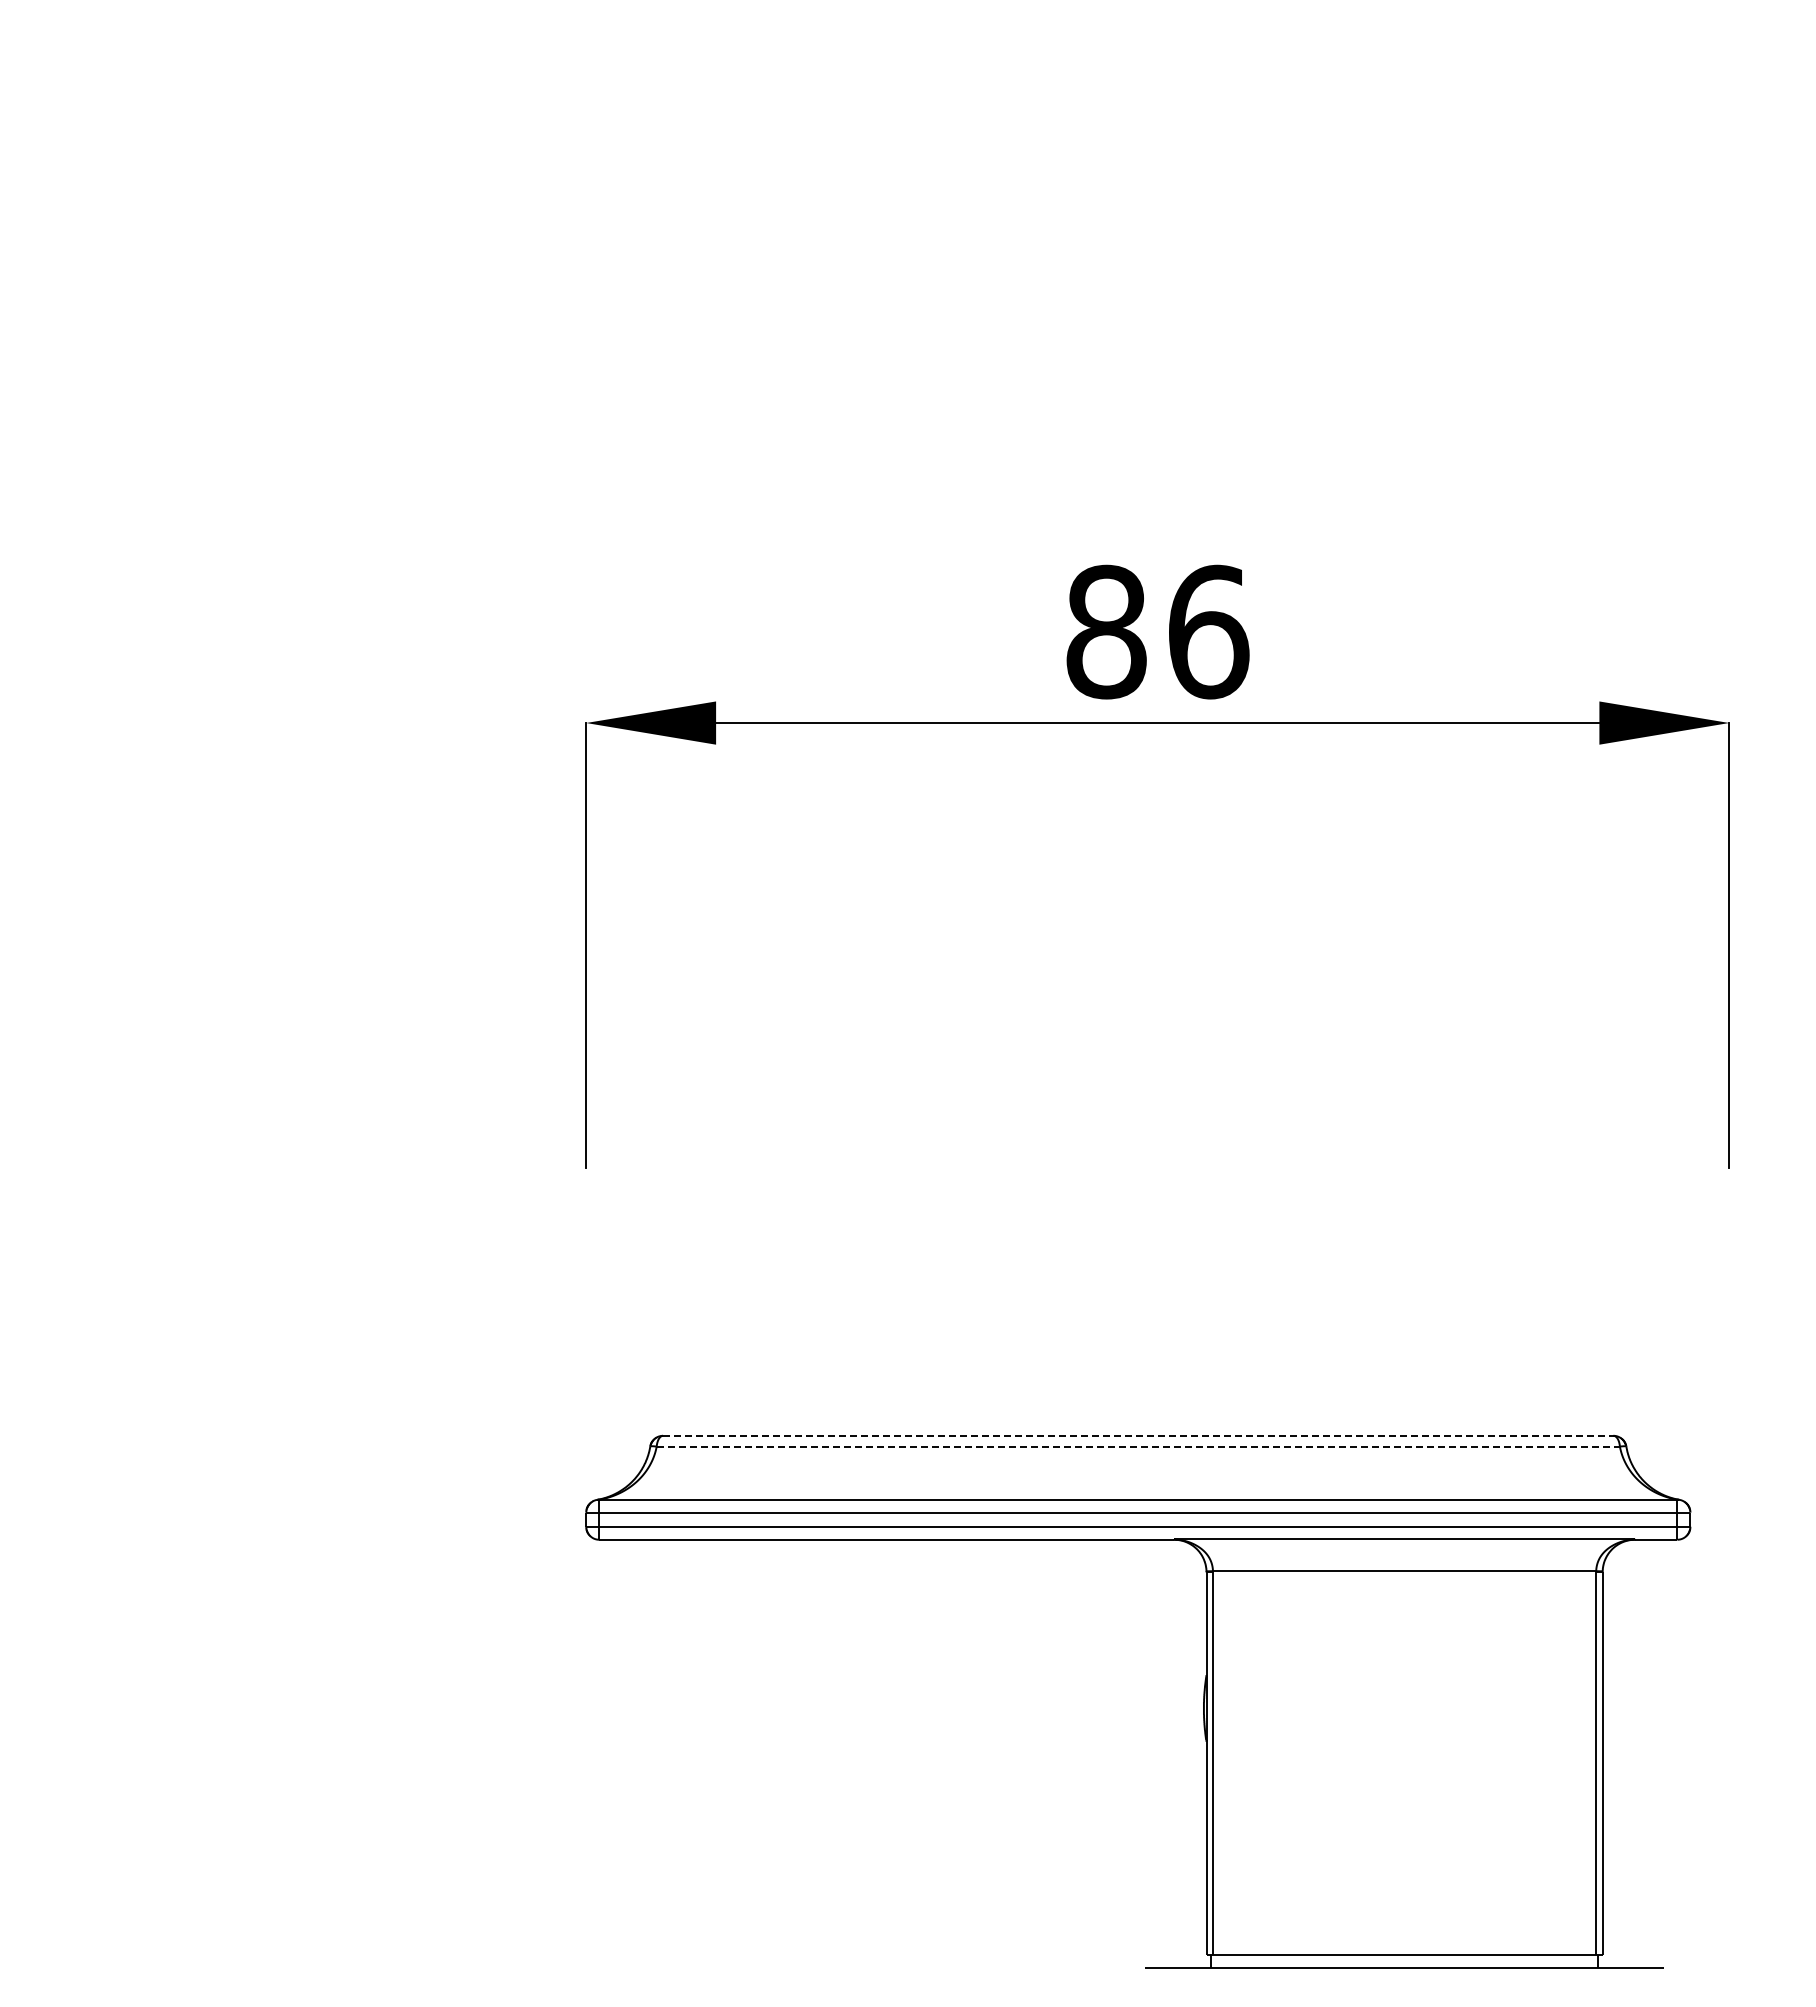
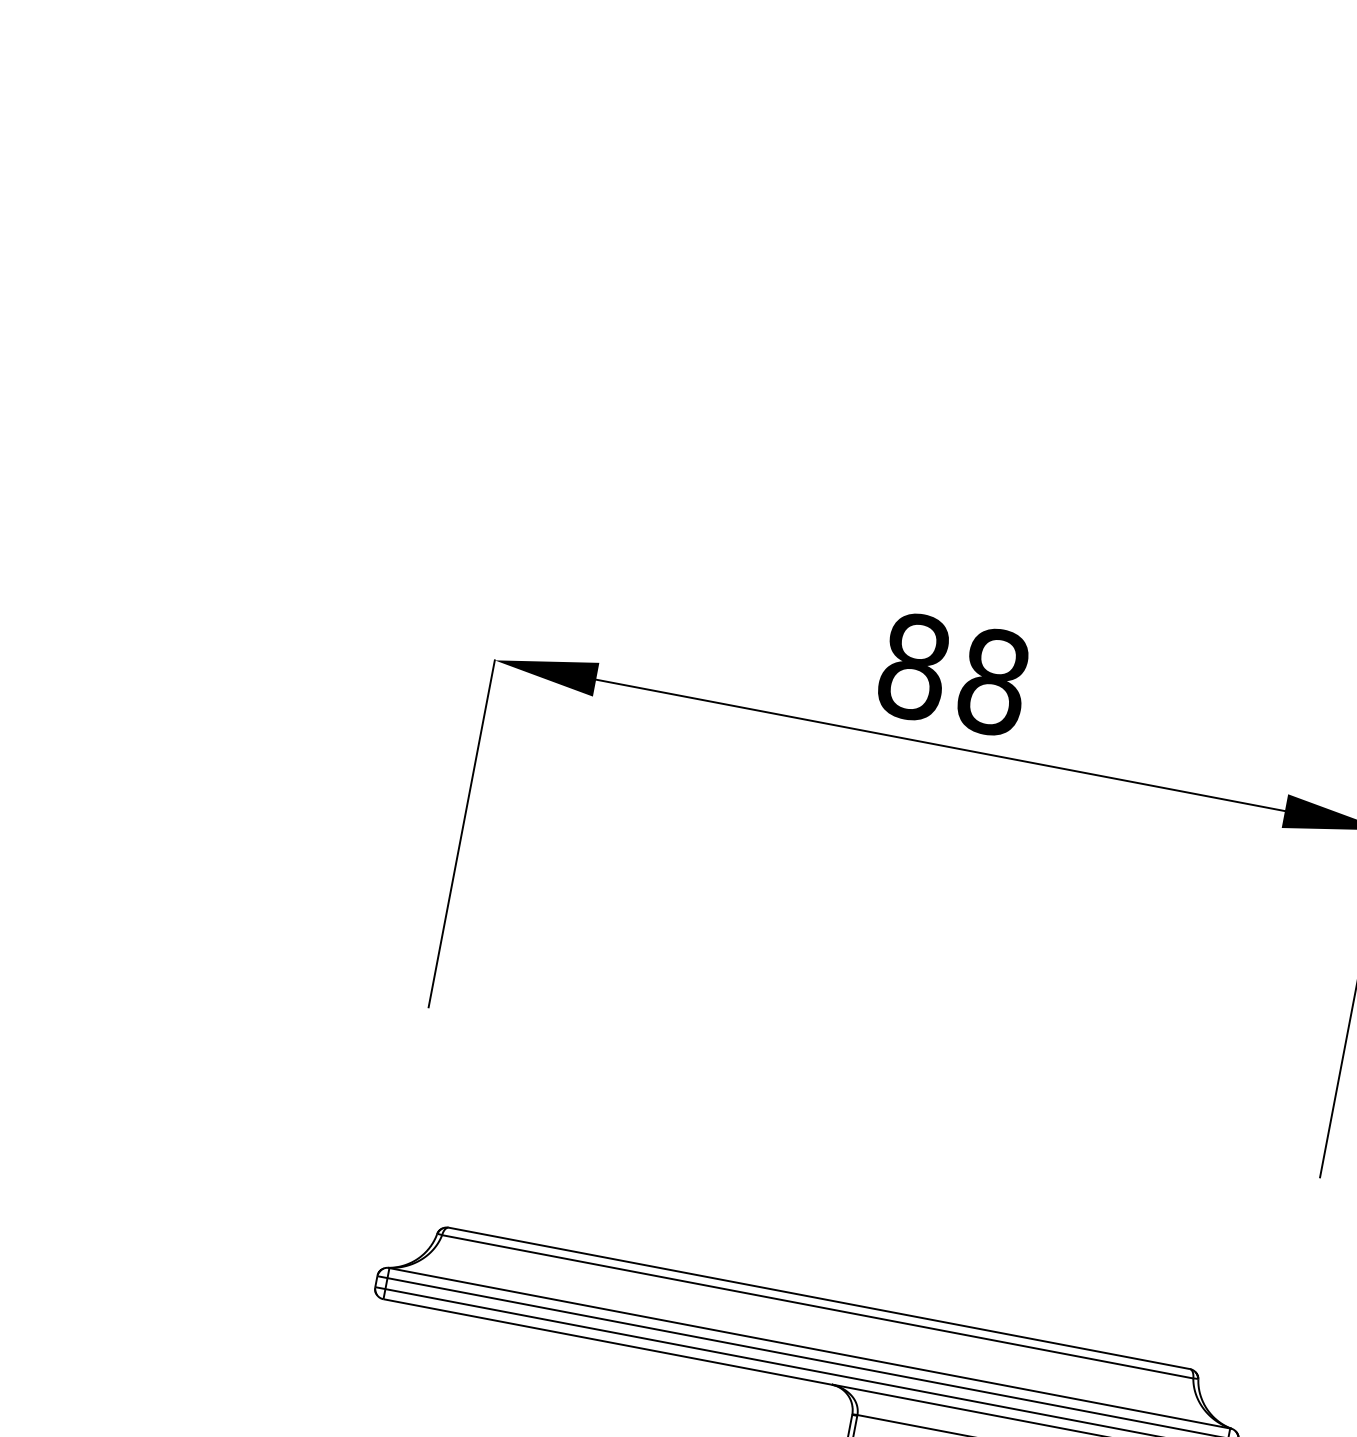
text: (1208, 631) -> (993, 681), 86 -> 88
line: (1138, 1435) -> (819, 1298), dashed -> solid
line: (1138, 1446) -> (817, 1306), dashed -> solid

